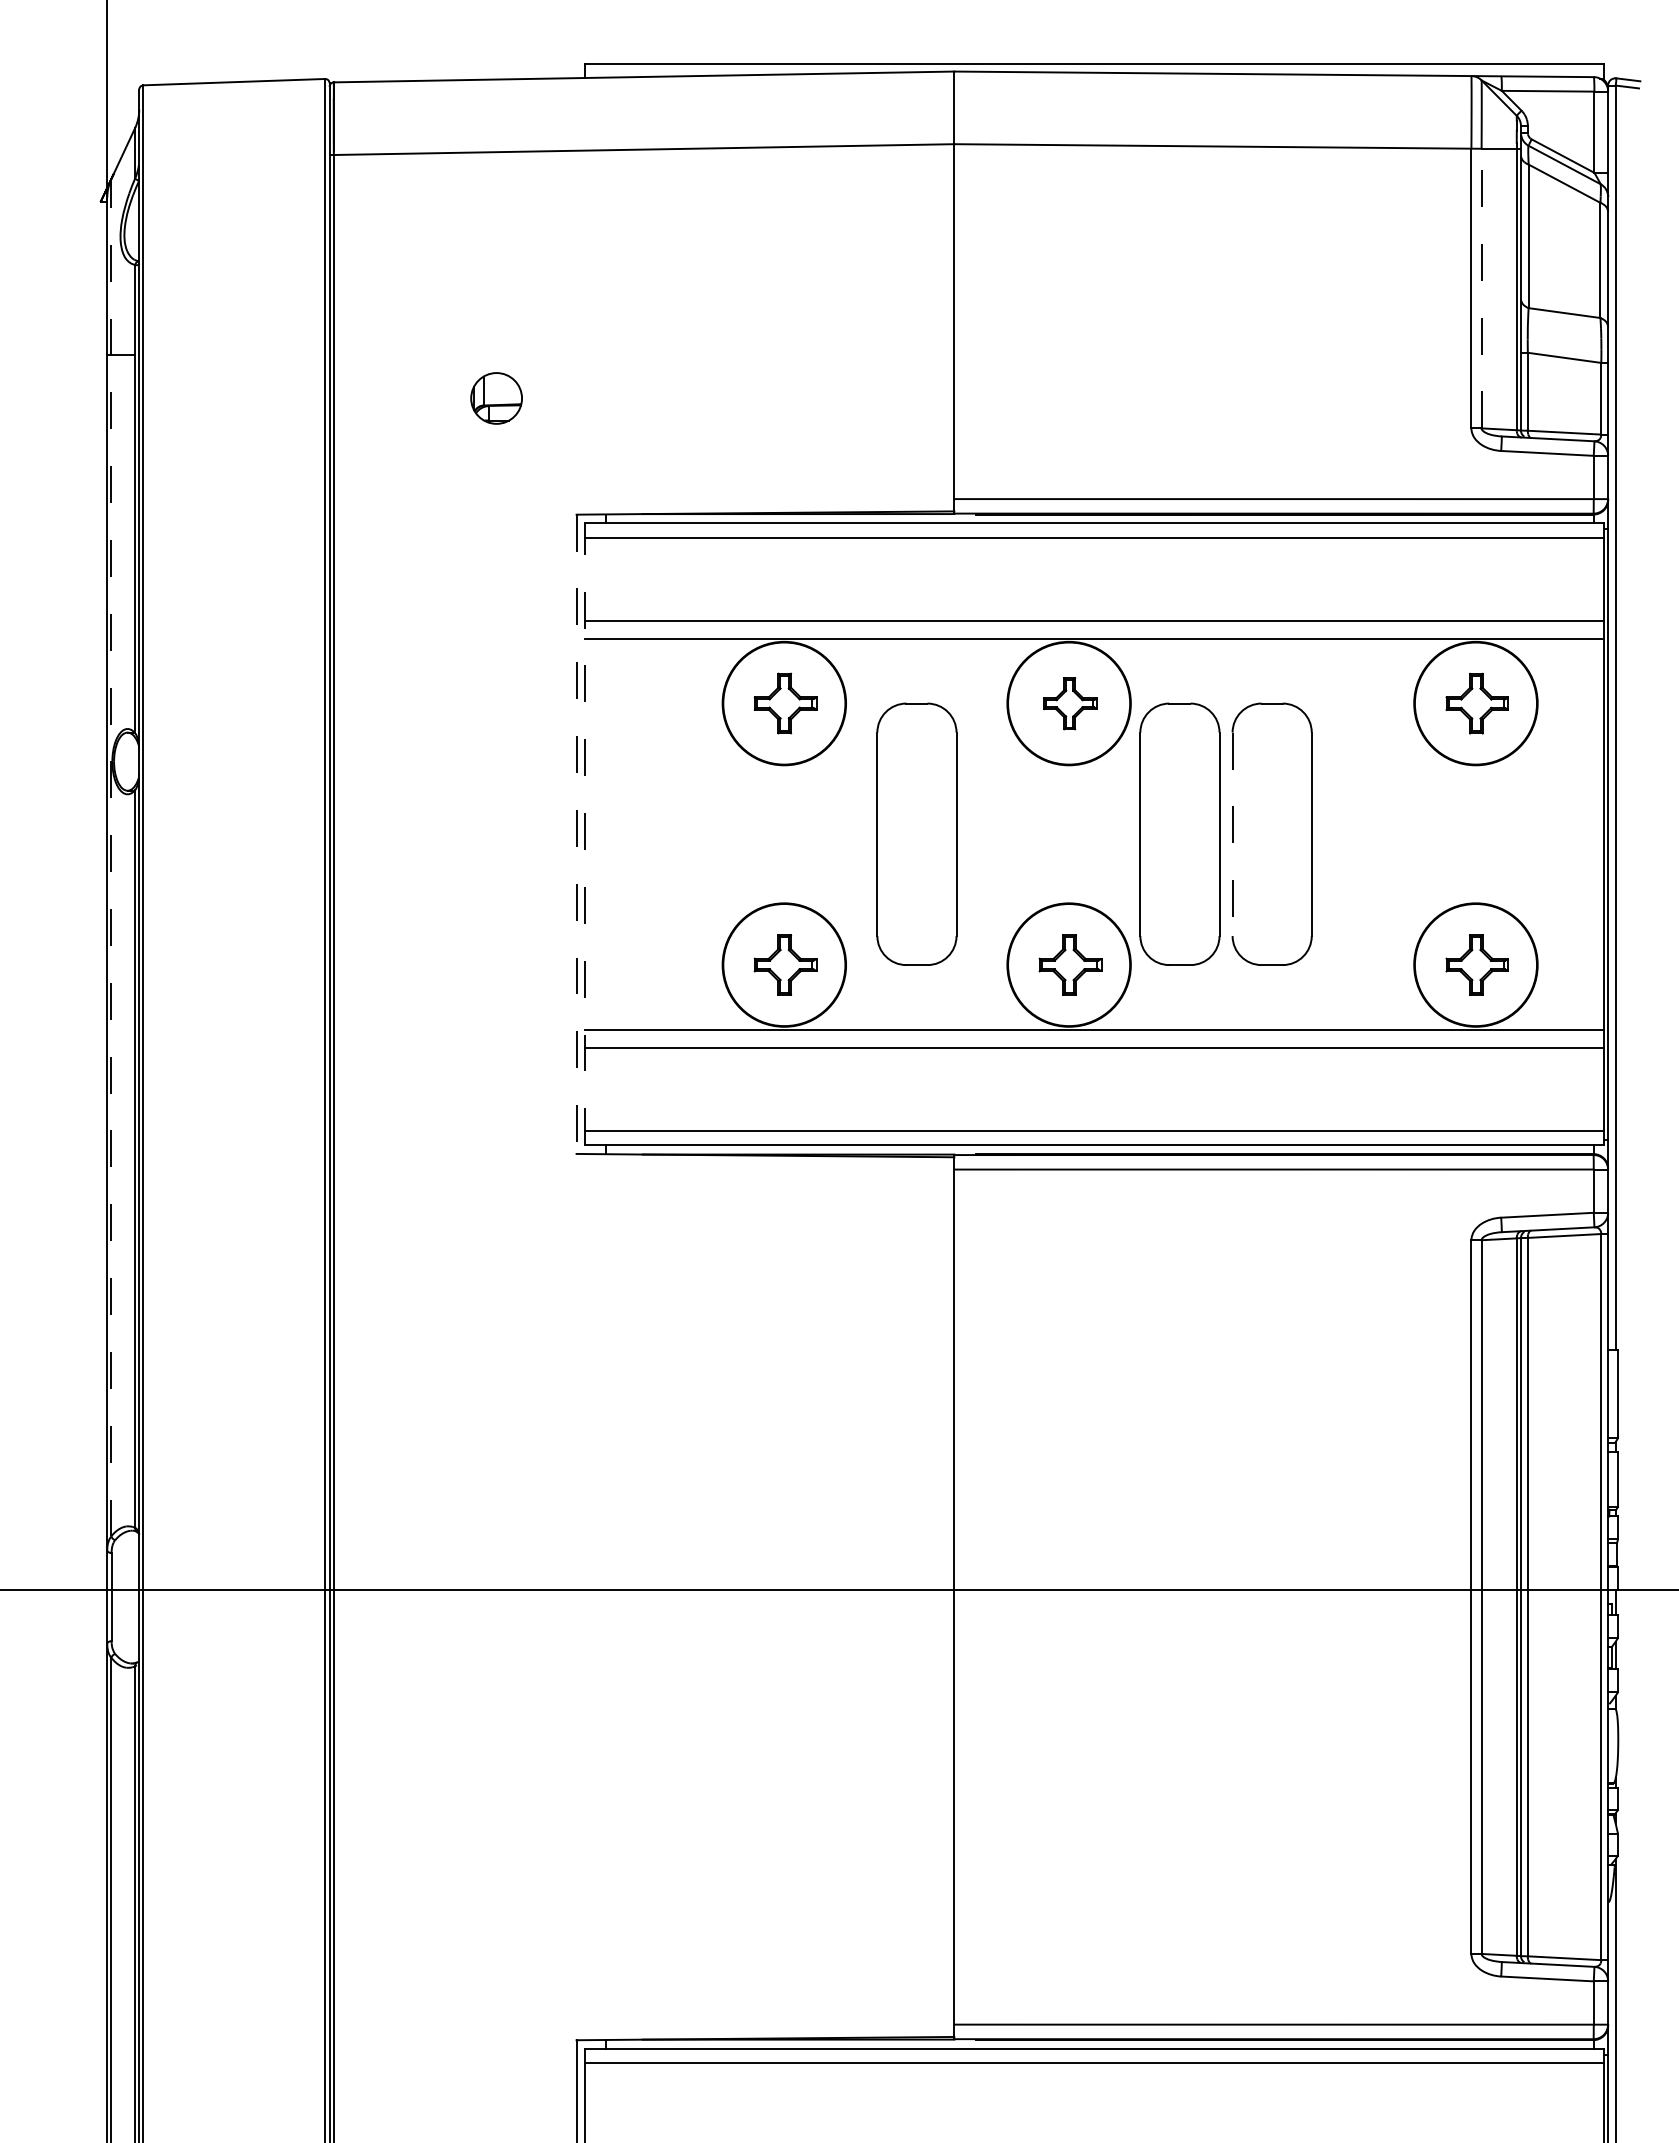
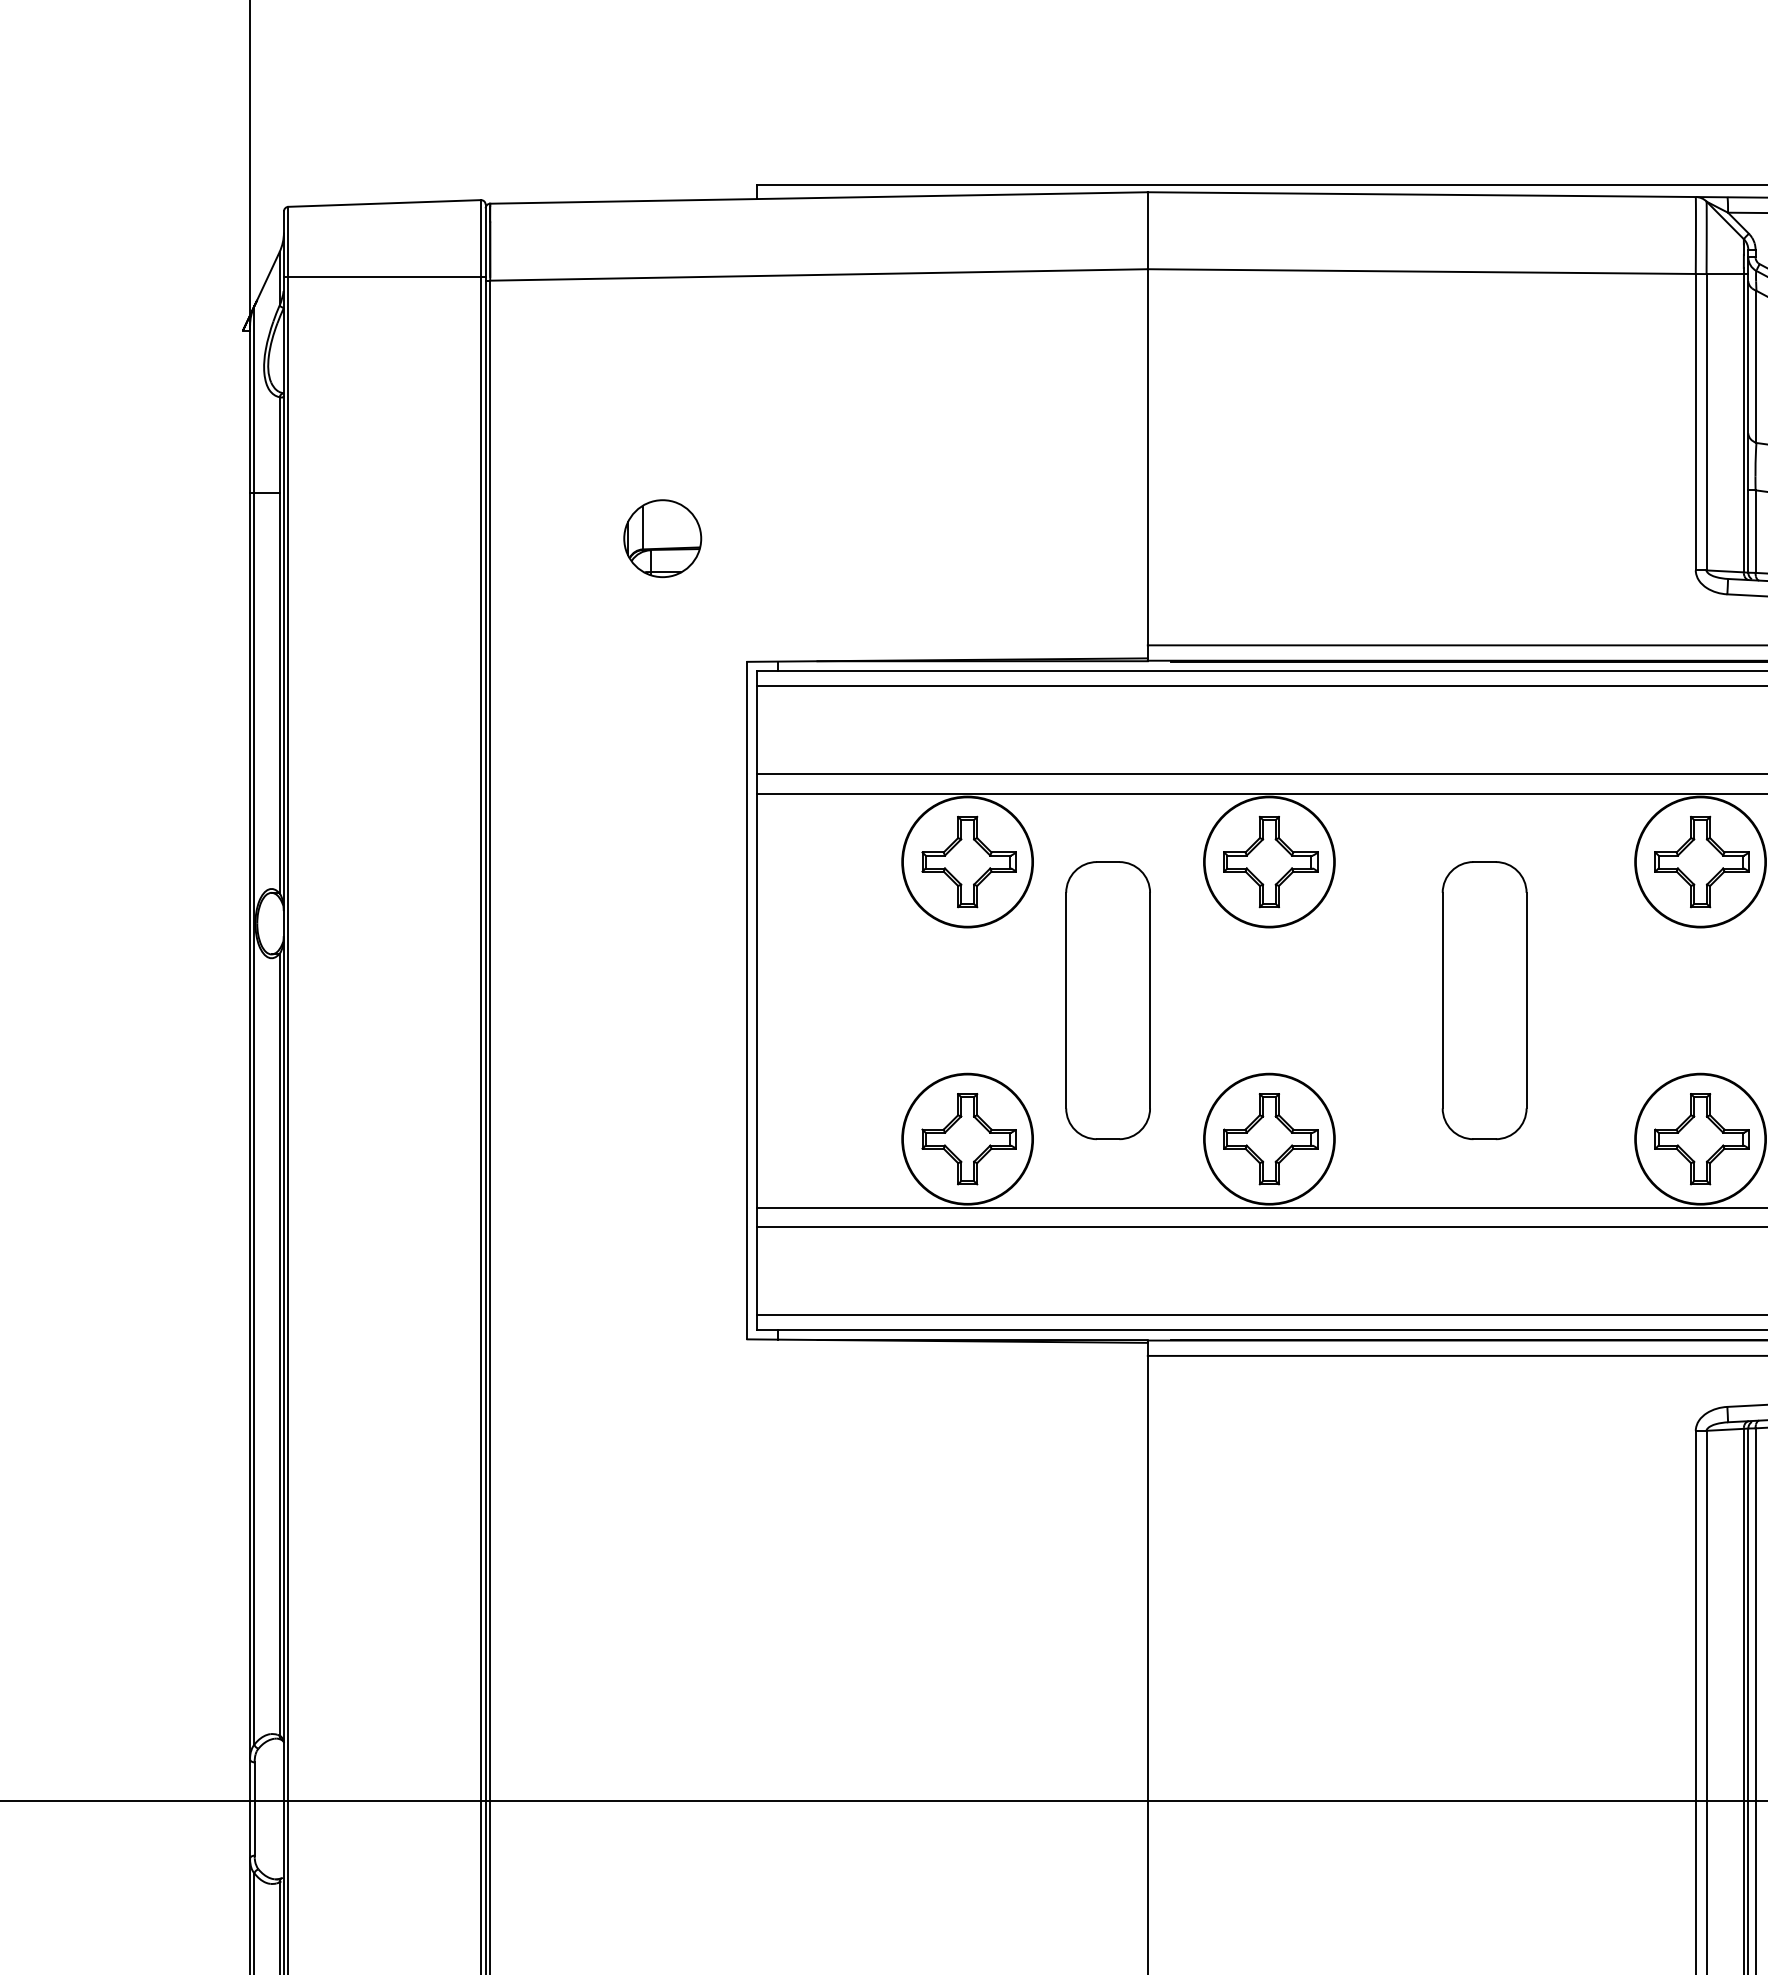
line: (234, 151) -> (384, 276), added
line: (1481, 288) -> (1706, 422), dashed -> solid
part: (496, 398) -> (662, 538), size x1.43
part: (785, 703) -> (968, 861), size x1.43
part: (1070, 703) -> (1270, 861), size x1.67
part: (1477, 703) -> (1702, 861), size x1.43
part: (1179, 833) -> (1386, 999), removed
line: (576, 834) -> (747, 1000), dashed -> solid
line: (585, 834) -> (756, 1000), dashed -> solid
line: (1232, 834) -> (1442, 1000), dashed -> solid
line: (111, 857) -> (254, 1025), dashed -> solid
part: (785, 964) -> (968, 1138), size x1.43
part: (1070, 964) -> (1270, 1138), size x1.43
part: (1477, 964) -> (1702, 1138), size x1.43

